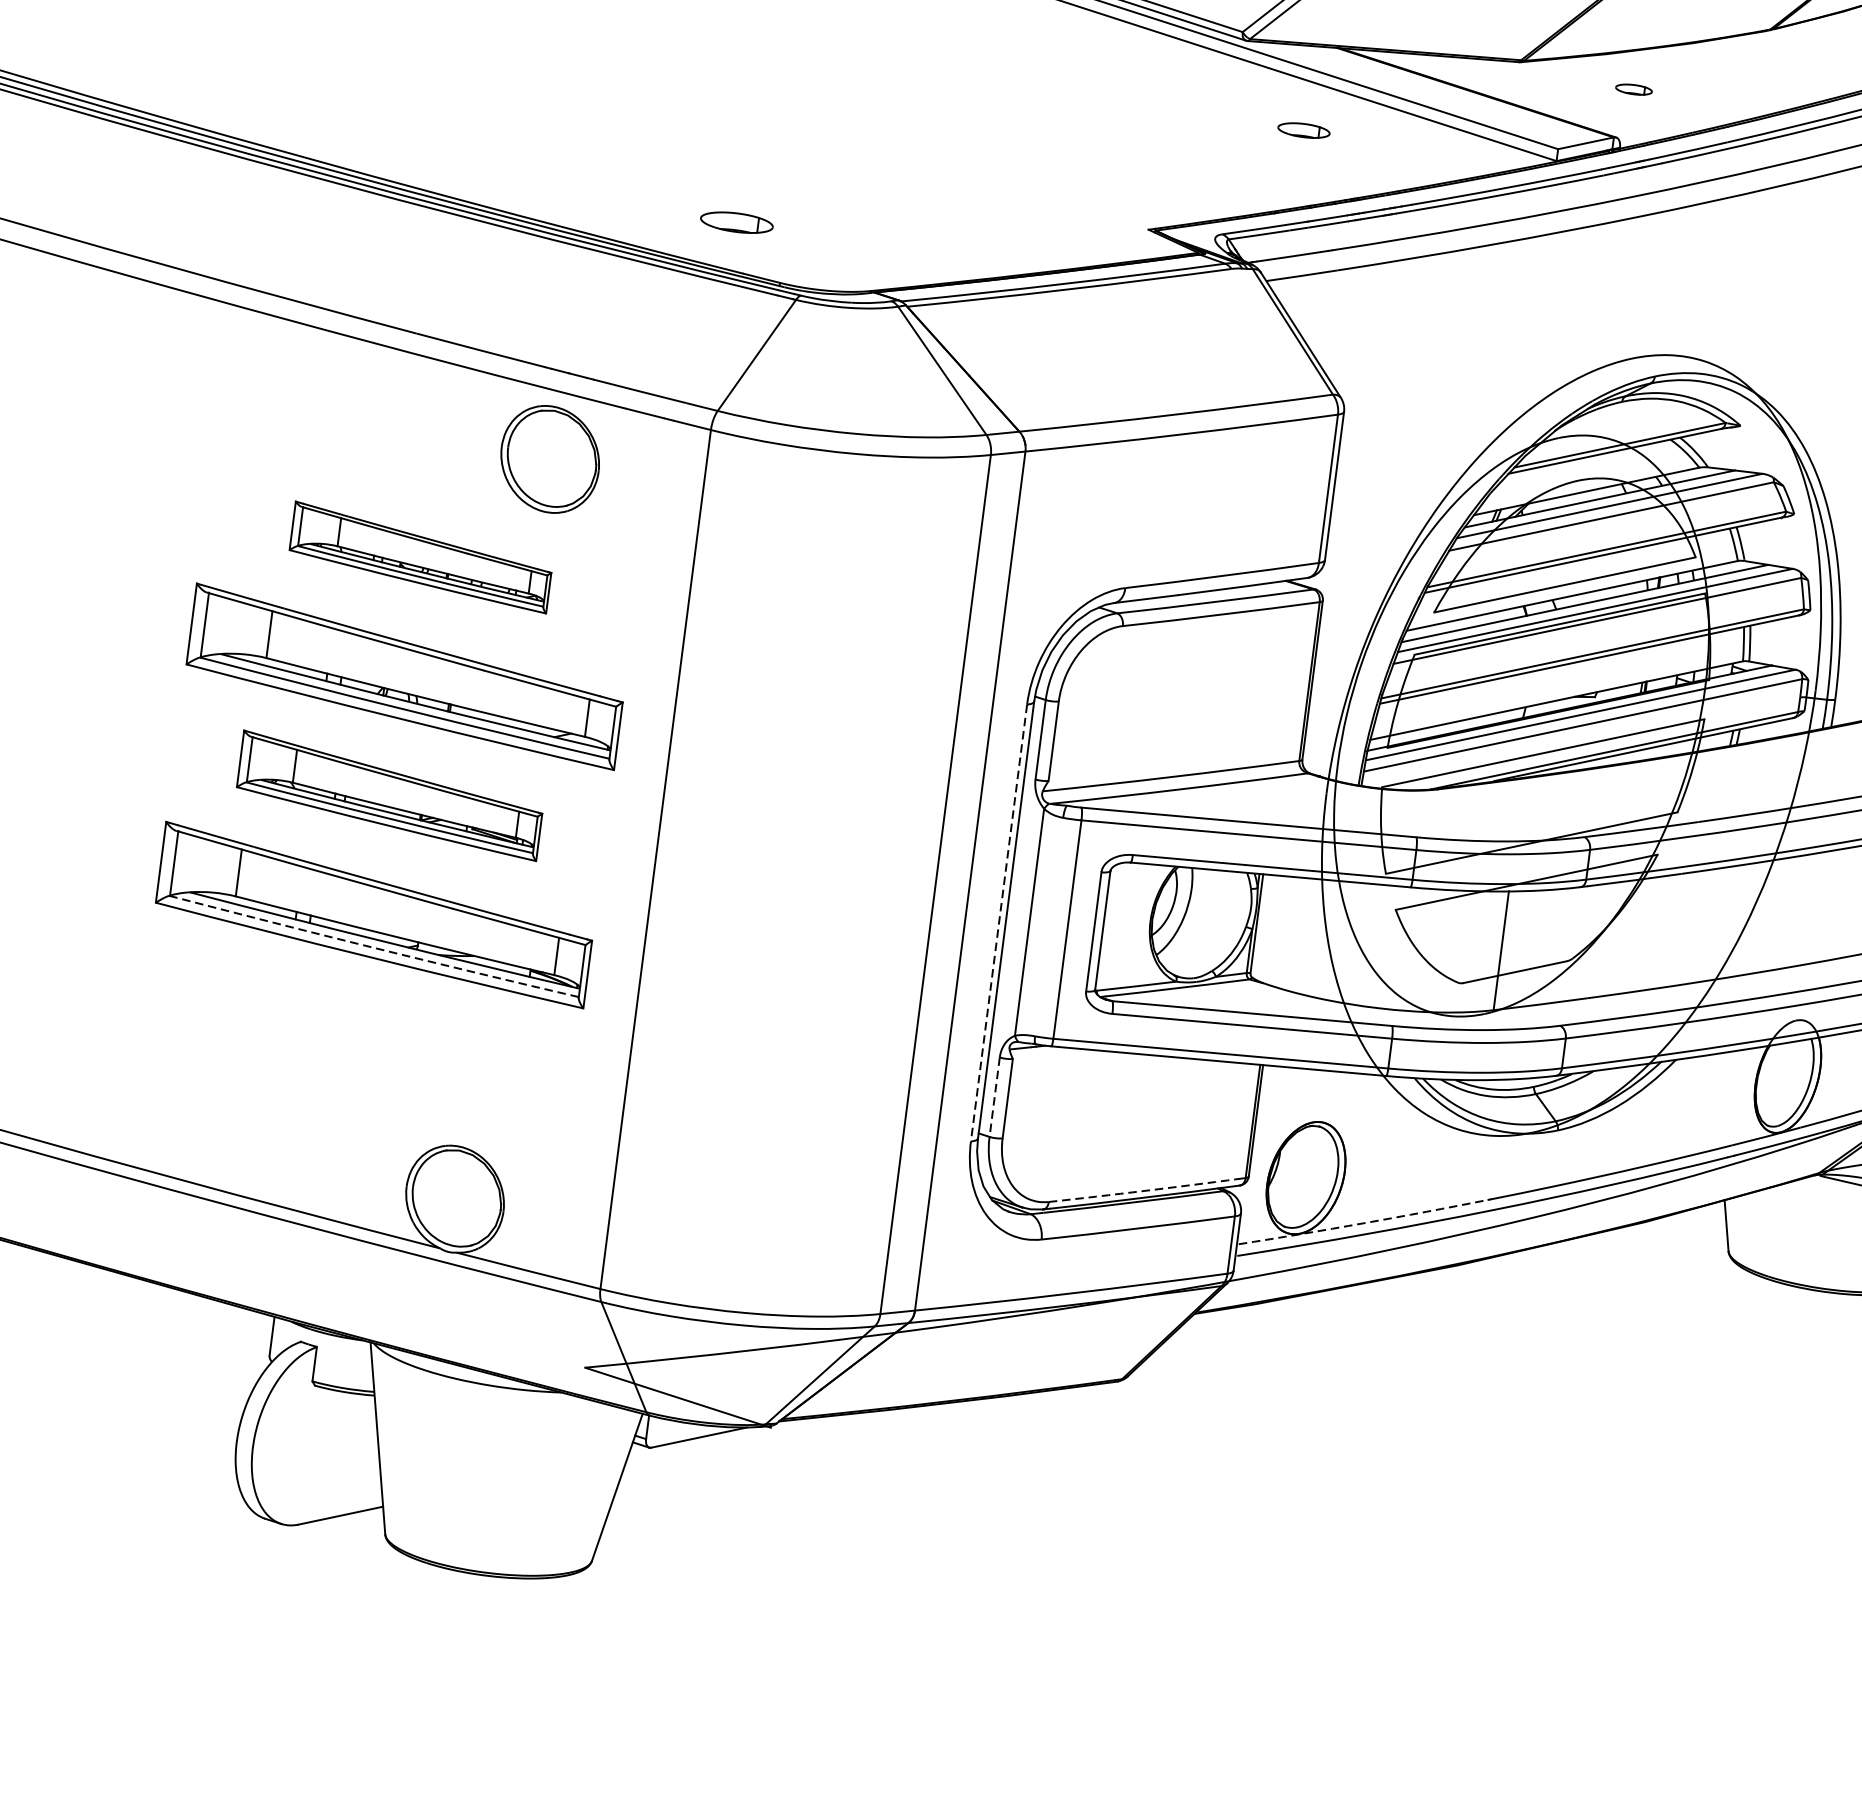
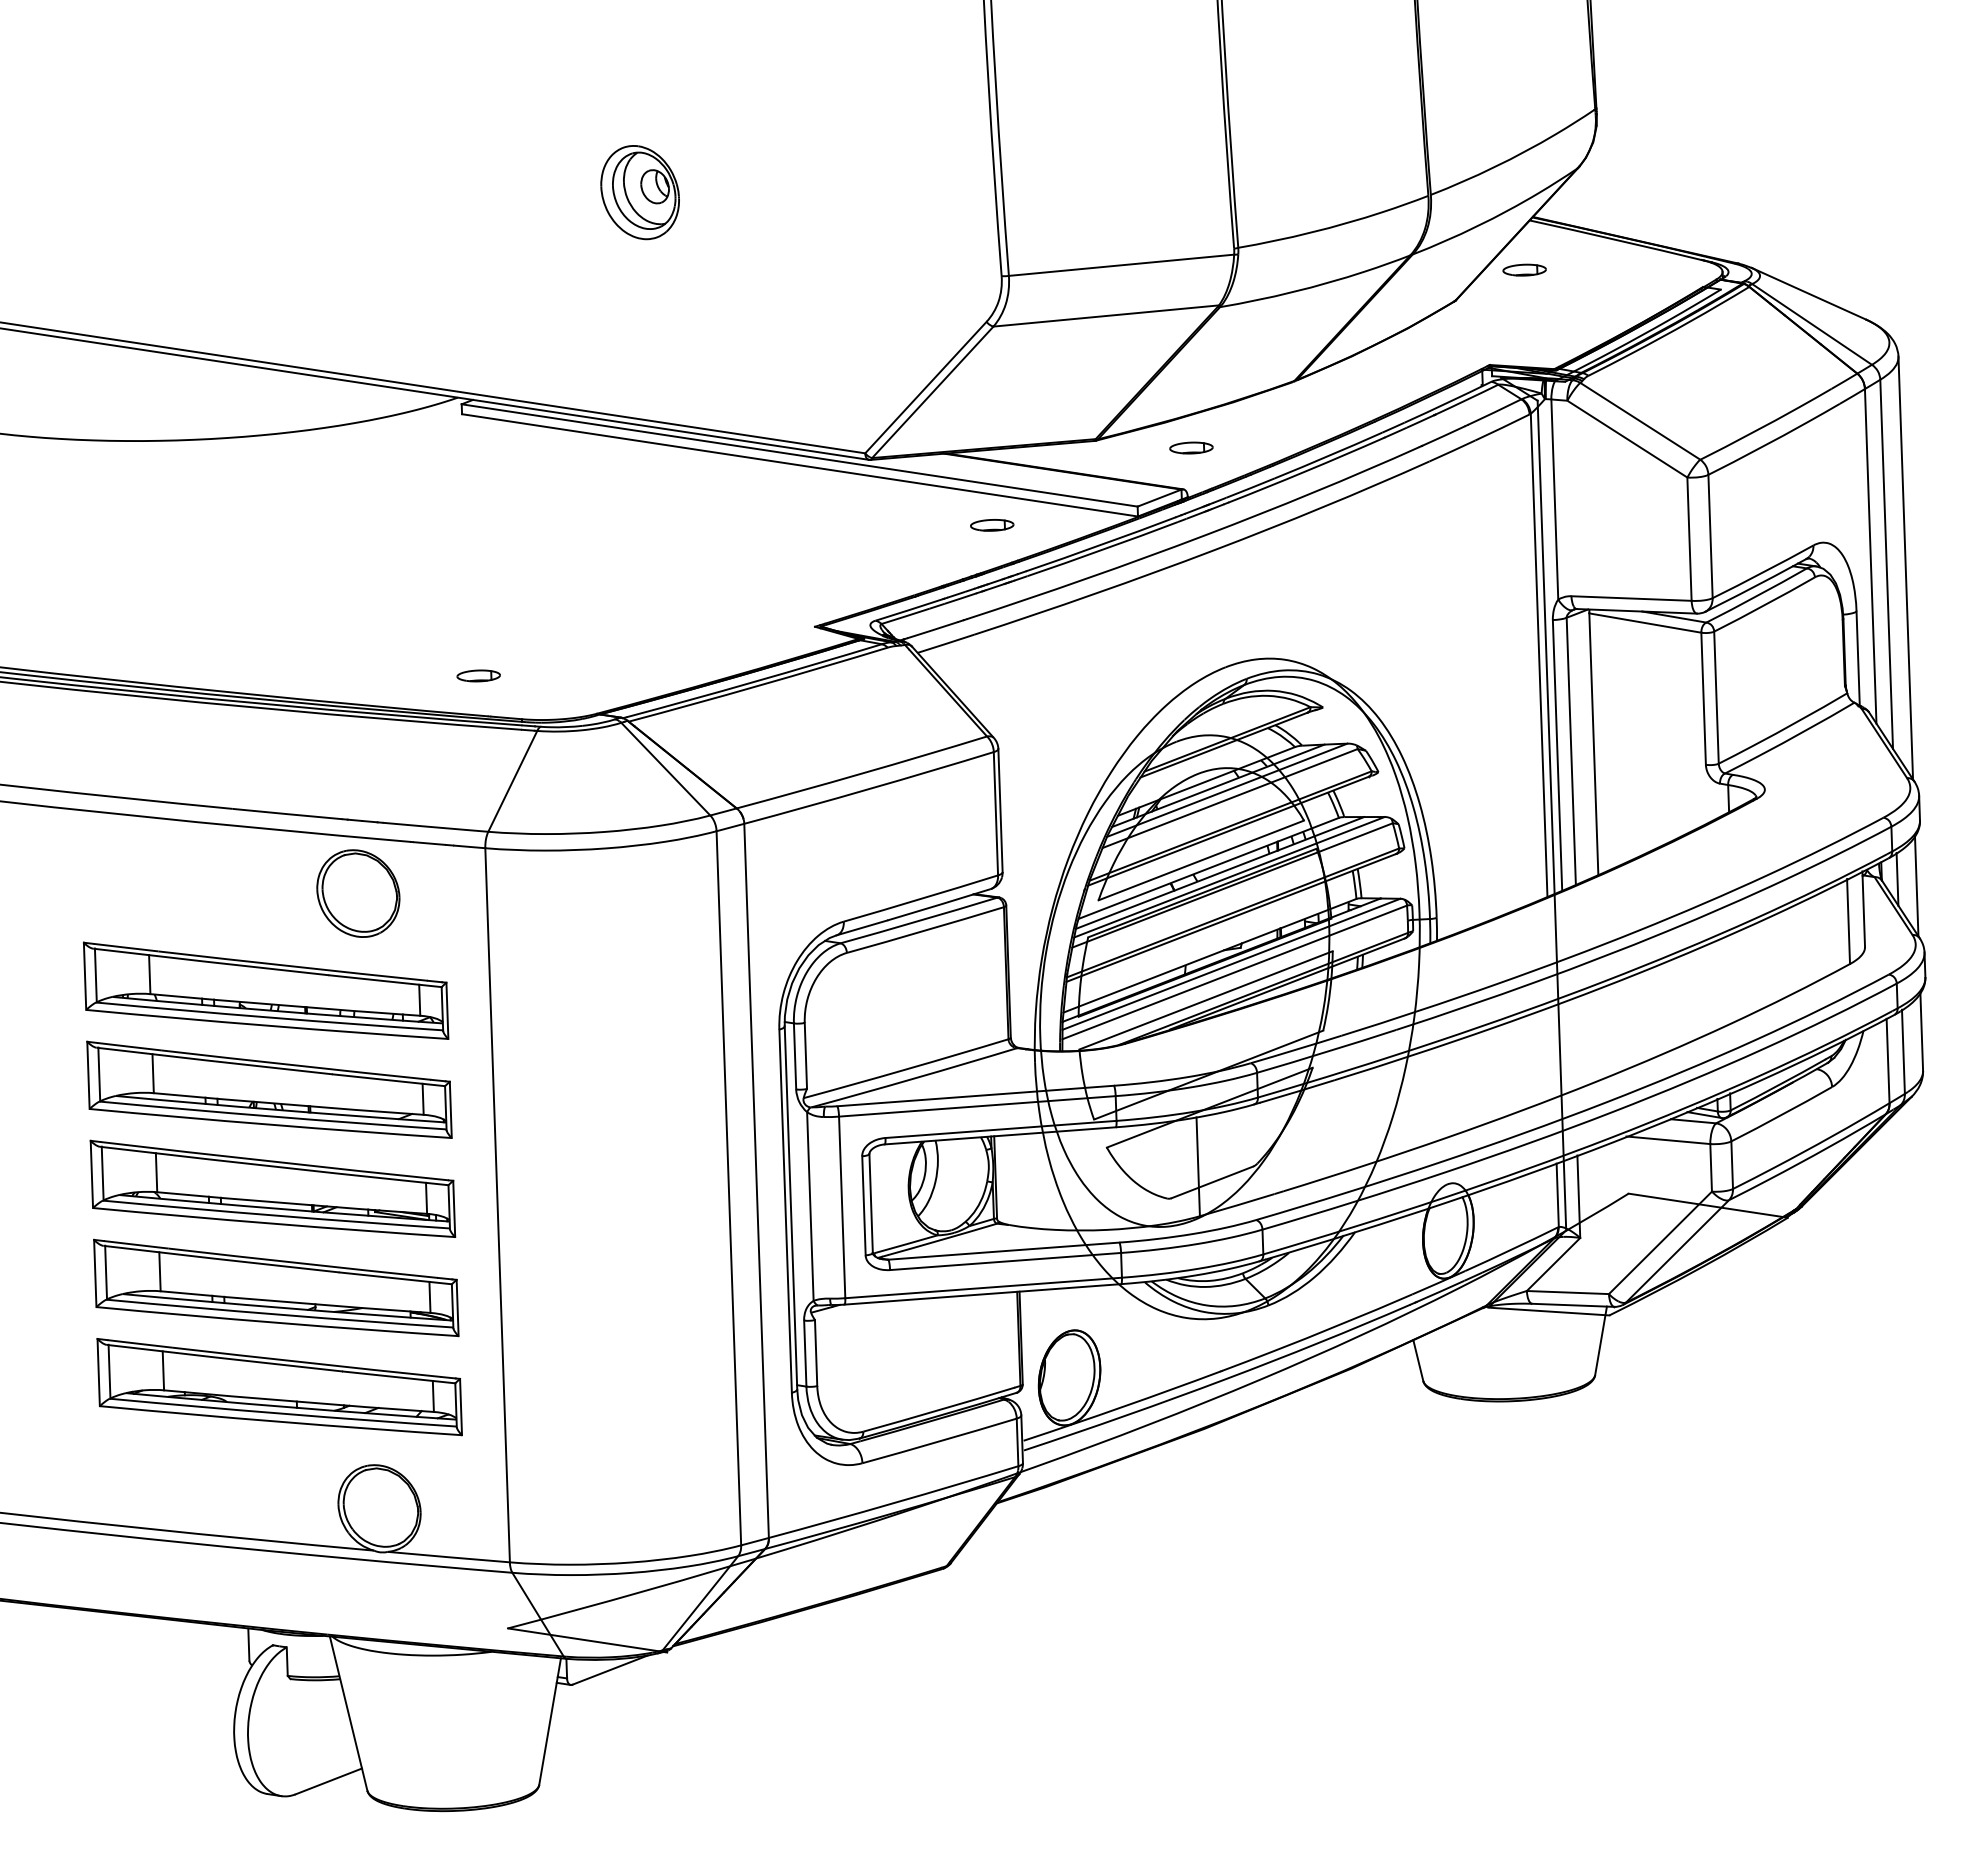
part: (1634, 89) -> (1191, 447), size x1.43
part: (1304, 130) -> (992, 525), moved
part: (736, 222) -> (478, 675), size x0.71
part: (421, 557) -> (266, 990), size x1.67
part: (389, 795) -> (272, 1188), size x1.43
line: (998, 923) -> (785, 1211), dashed -> solid
arc: (373, 947) -> (279, 1314), dashed -> solid
part: (359, 1034) -> (279, 1387), added
line: (994, 1098) -> (805, 1354), dashed -> solid
arc: (1144, 1191) -> (939, 1410), dashed -> solid
arc: (1363, 1223) -> (1122, 1407), dashed -> solid

